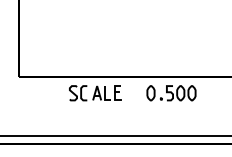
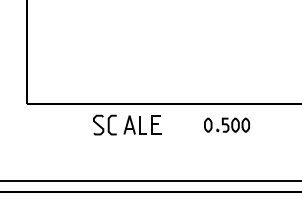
part: (171, 93) -> (227, 125), size x0.7

